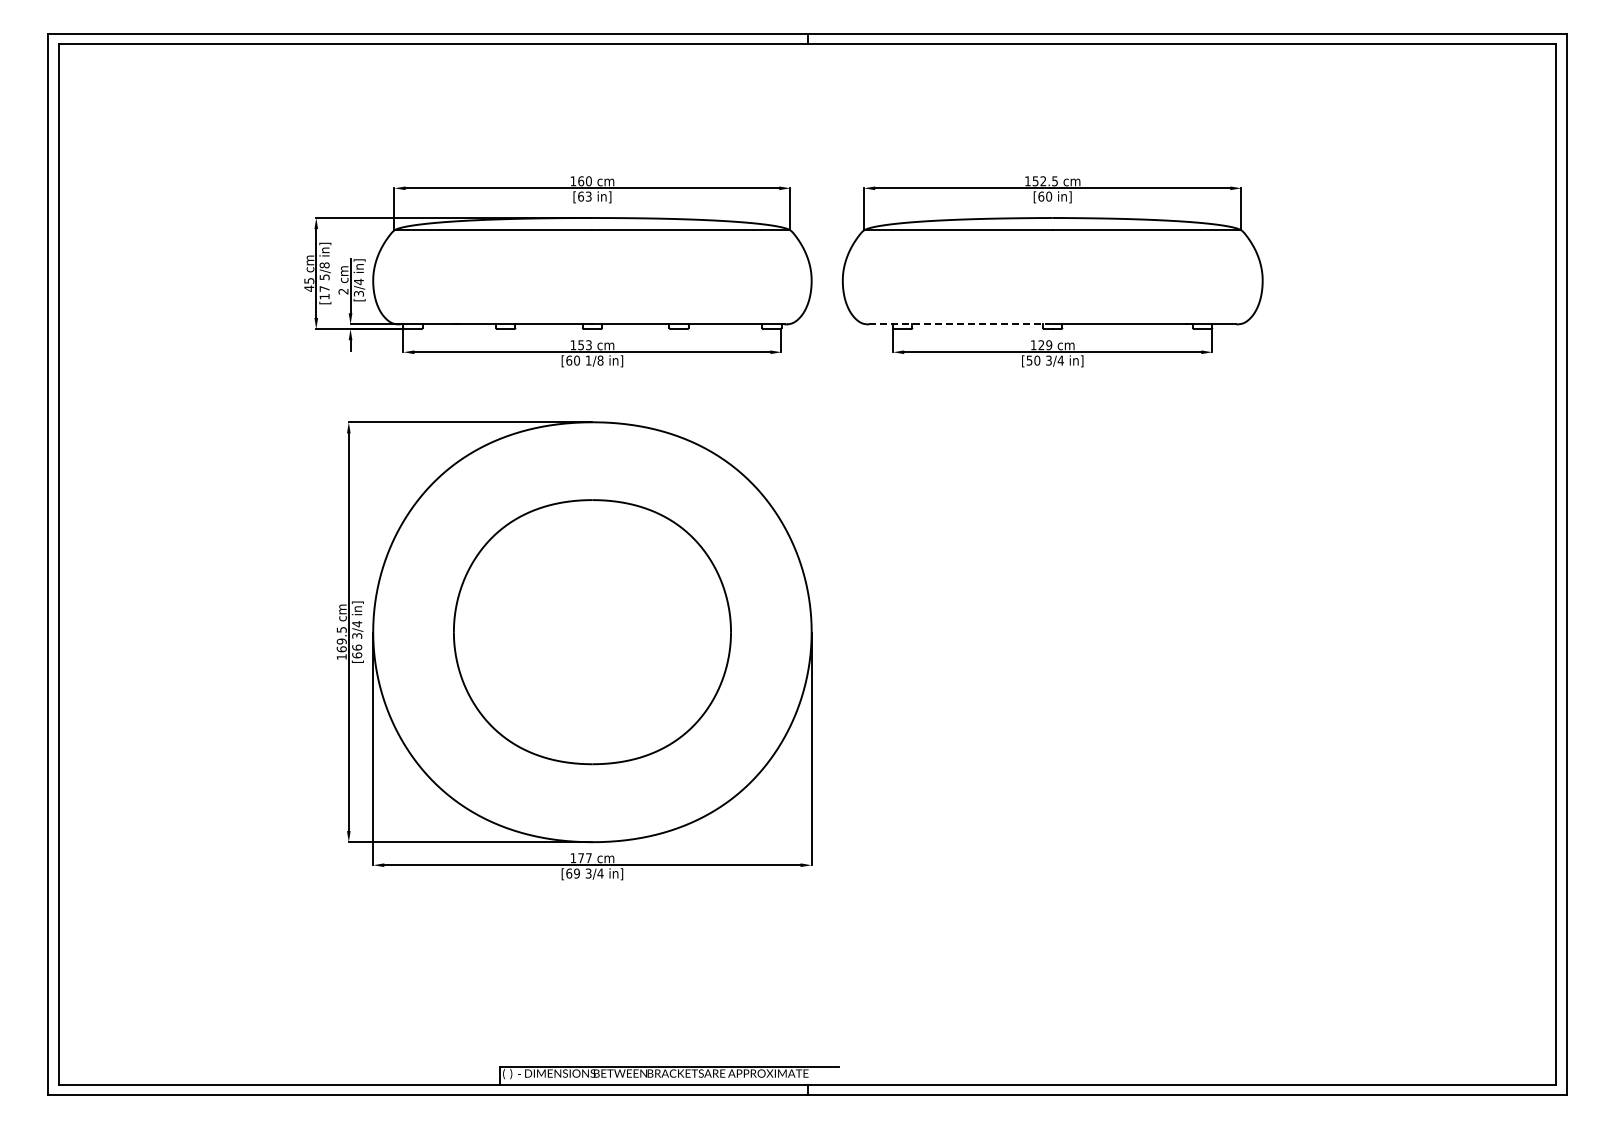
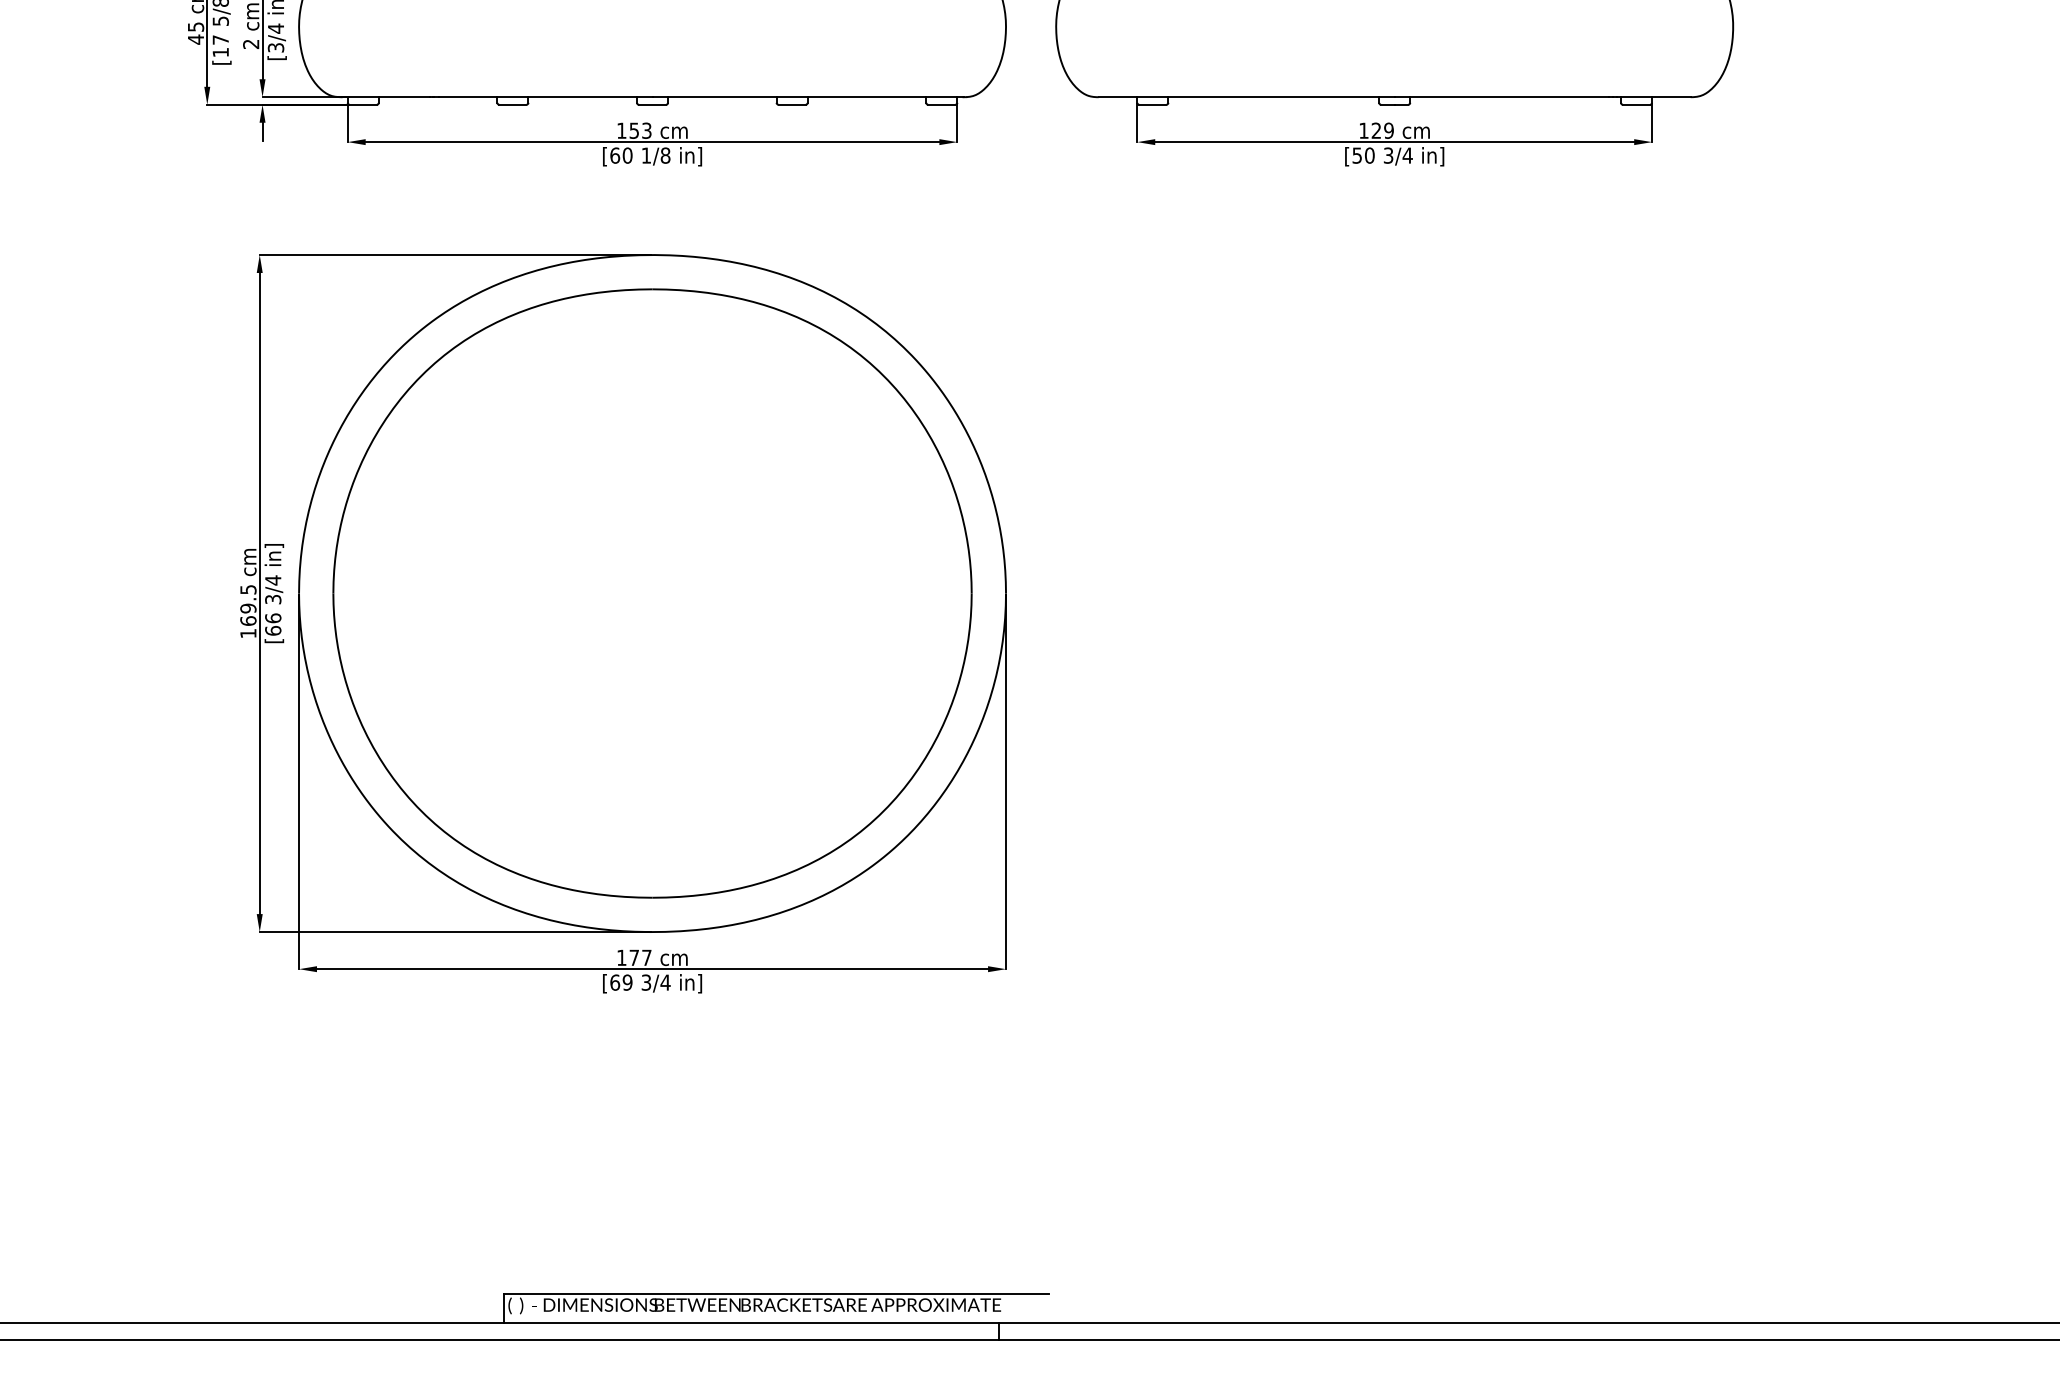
line: (960, 324) -> (1245, 97), dashed -> solid
part: (592, 631) -> (652, 592), size x1.43

